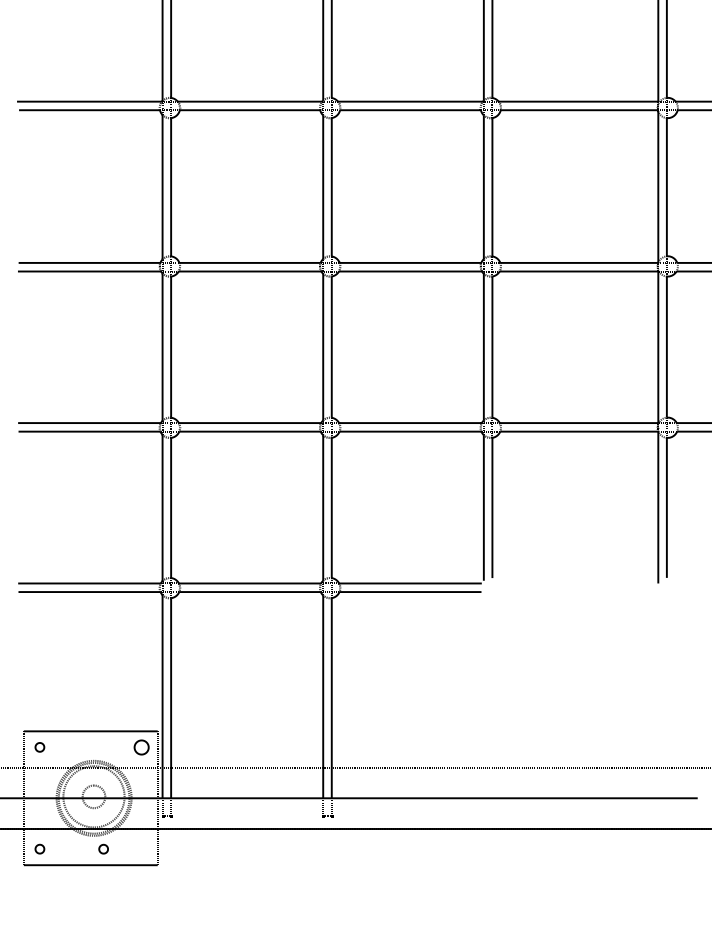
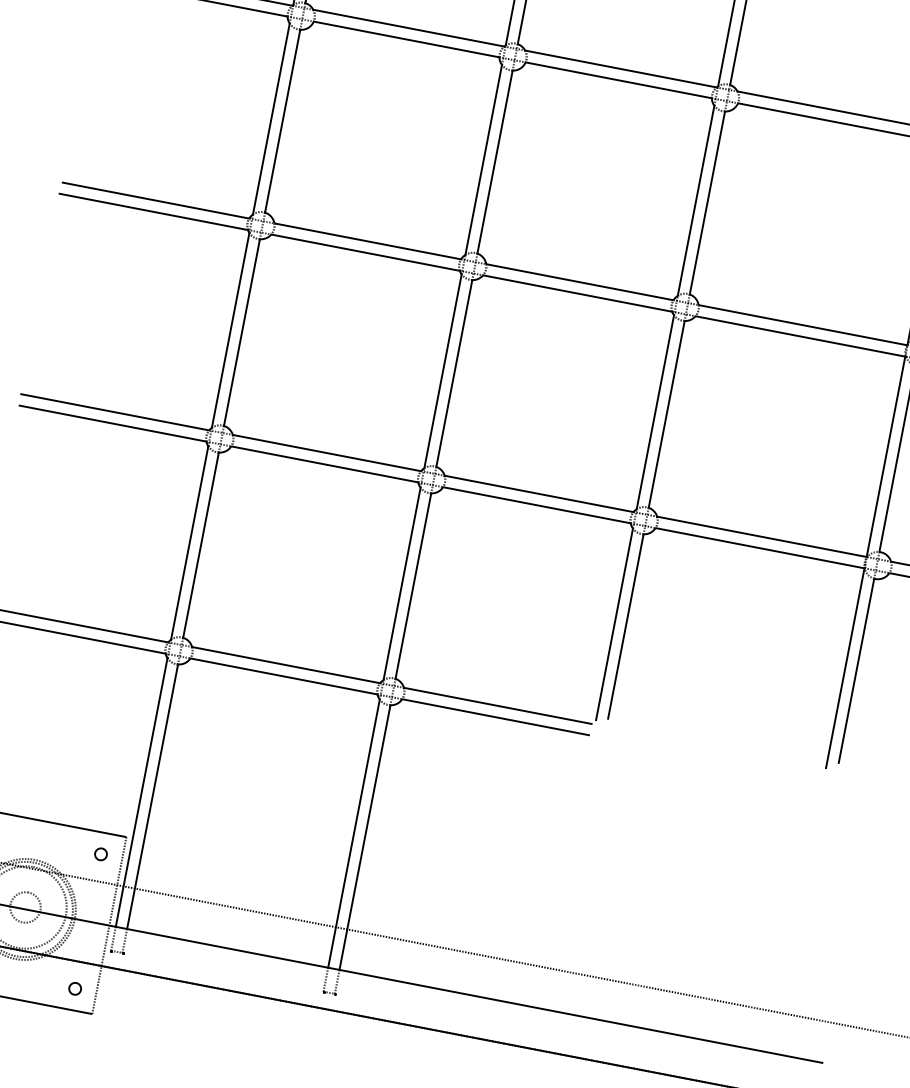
part: (141, 747) -> (100, 854), size x0.62
part: (103, 848) -> (75, 987), moved

